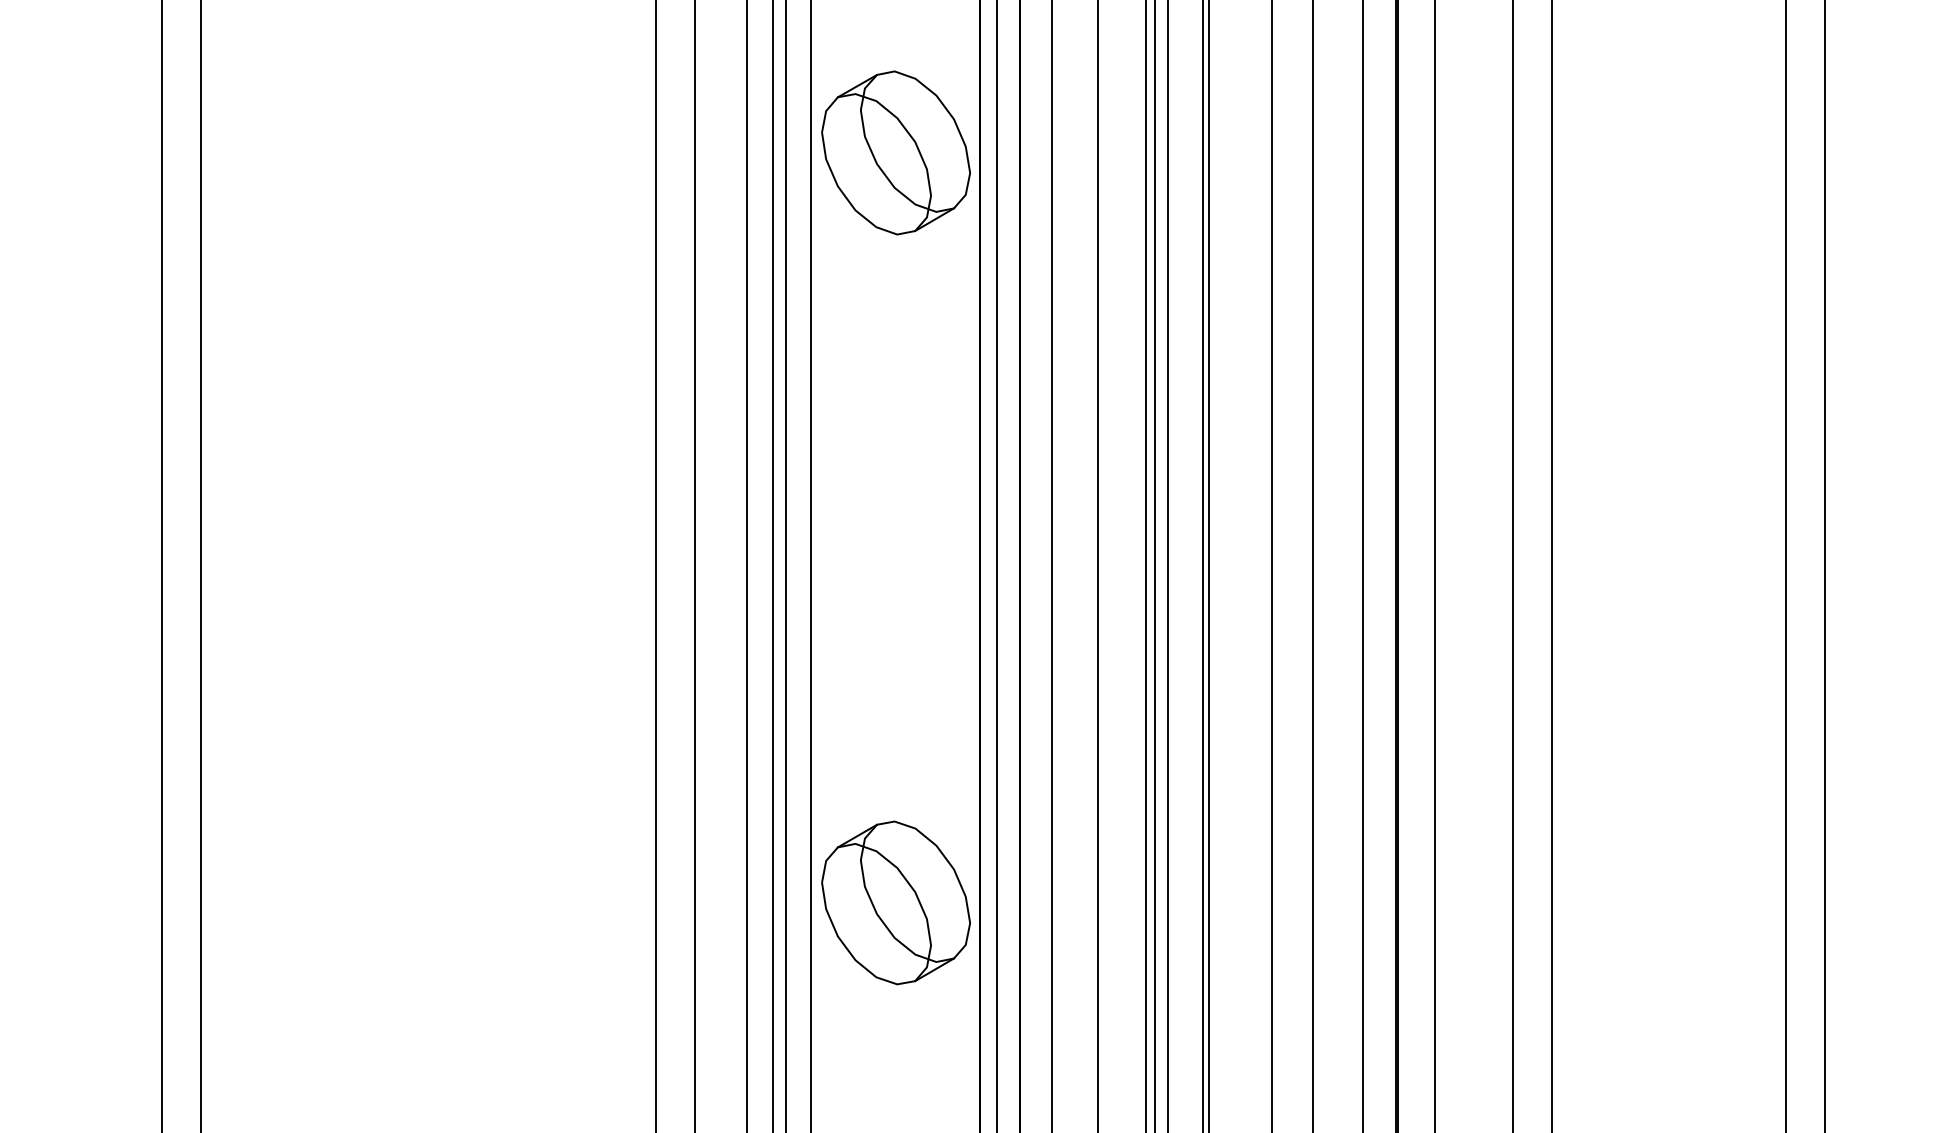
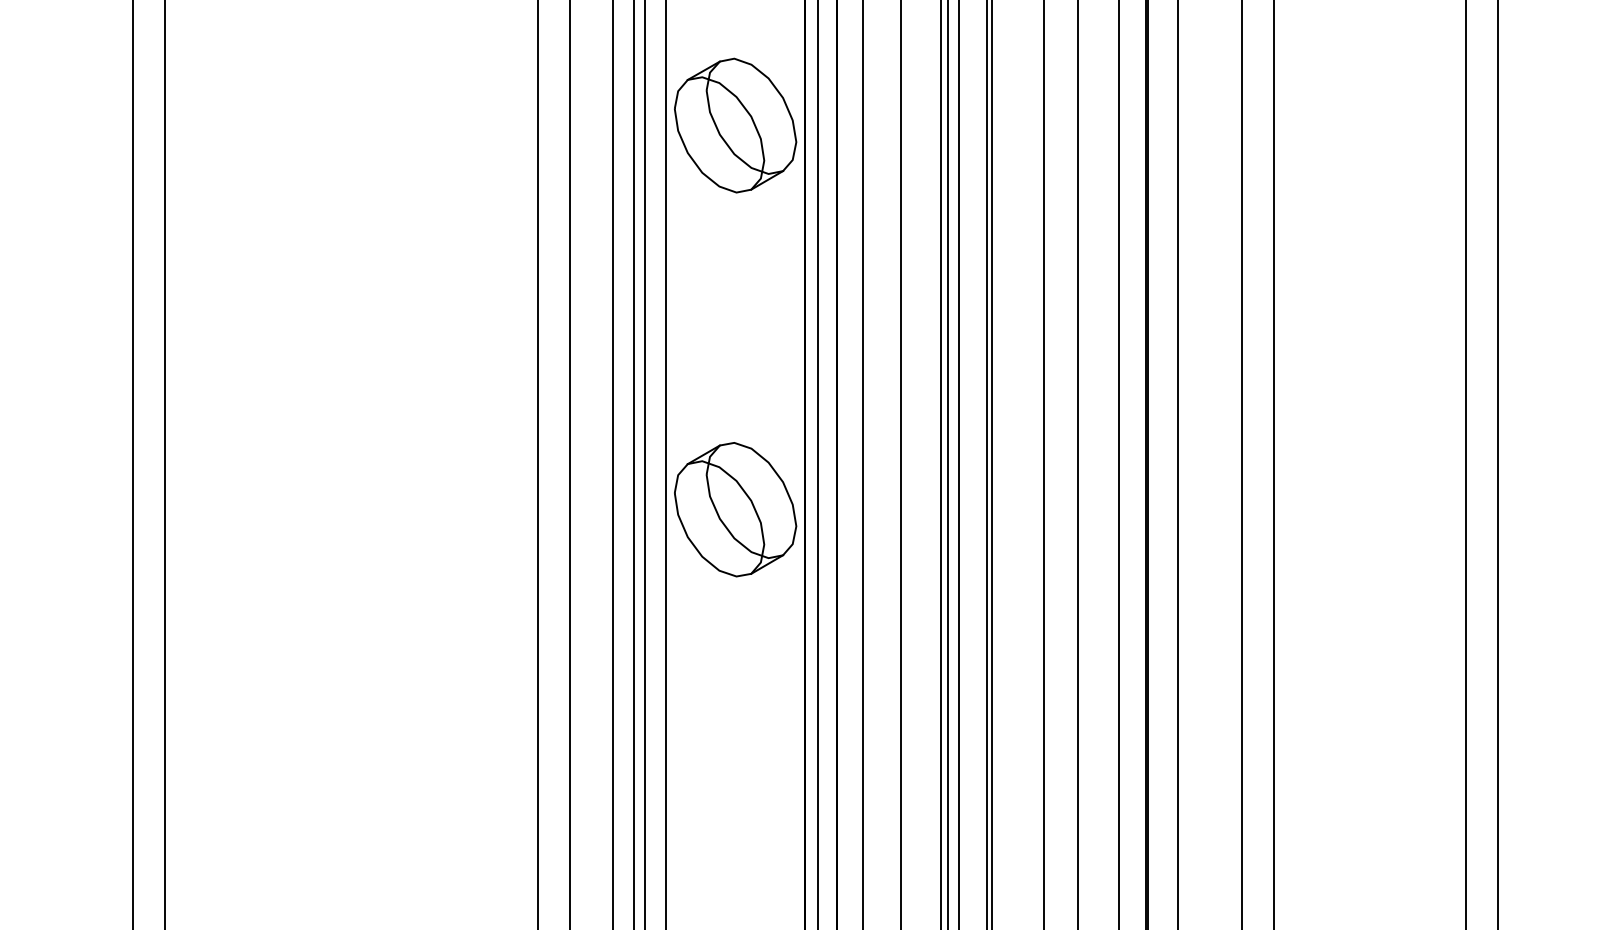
part: (895, 902) -> (735, 509), moved

